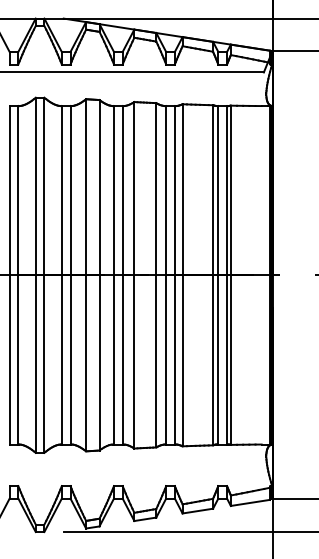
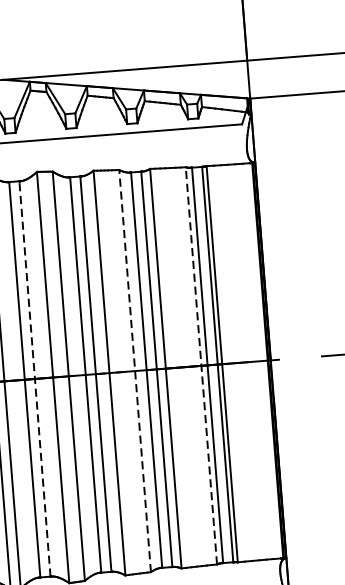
line: (70, 274) -> (34, 378), solid -> dashed
line: (156, 274) -> (135, 370), solid -> dashed
line: (213, 274) -> (201, 364), solid -> dashed

